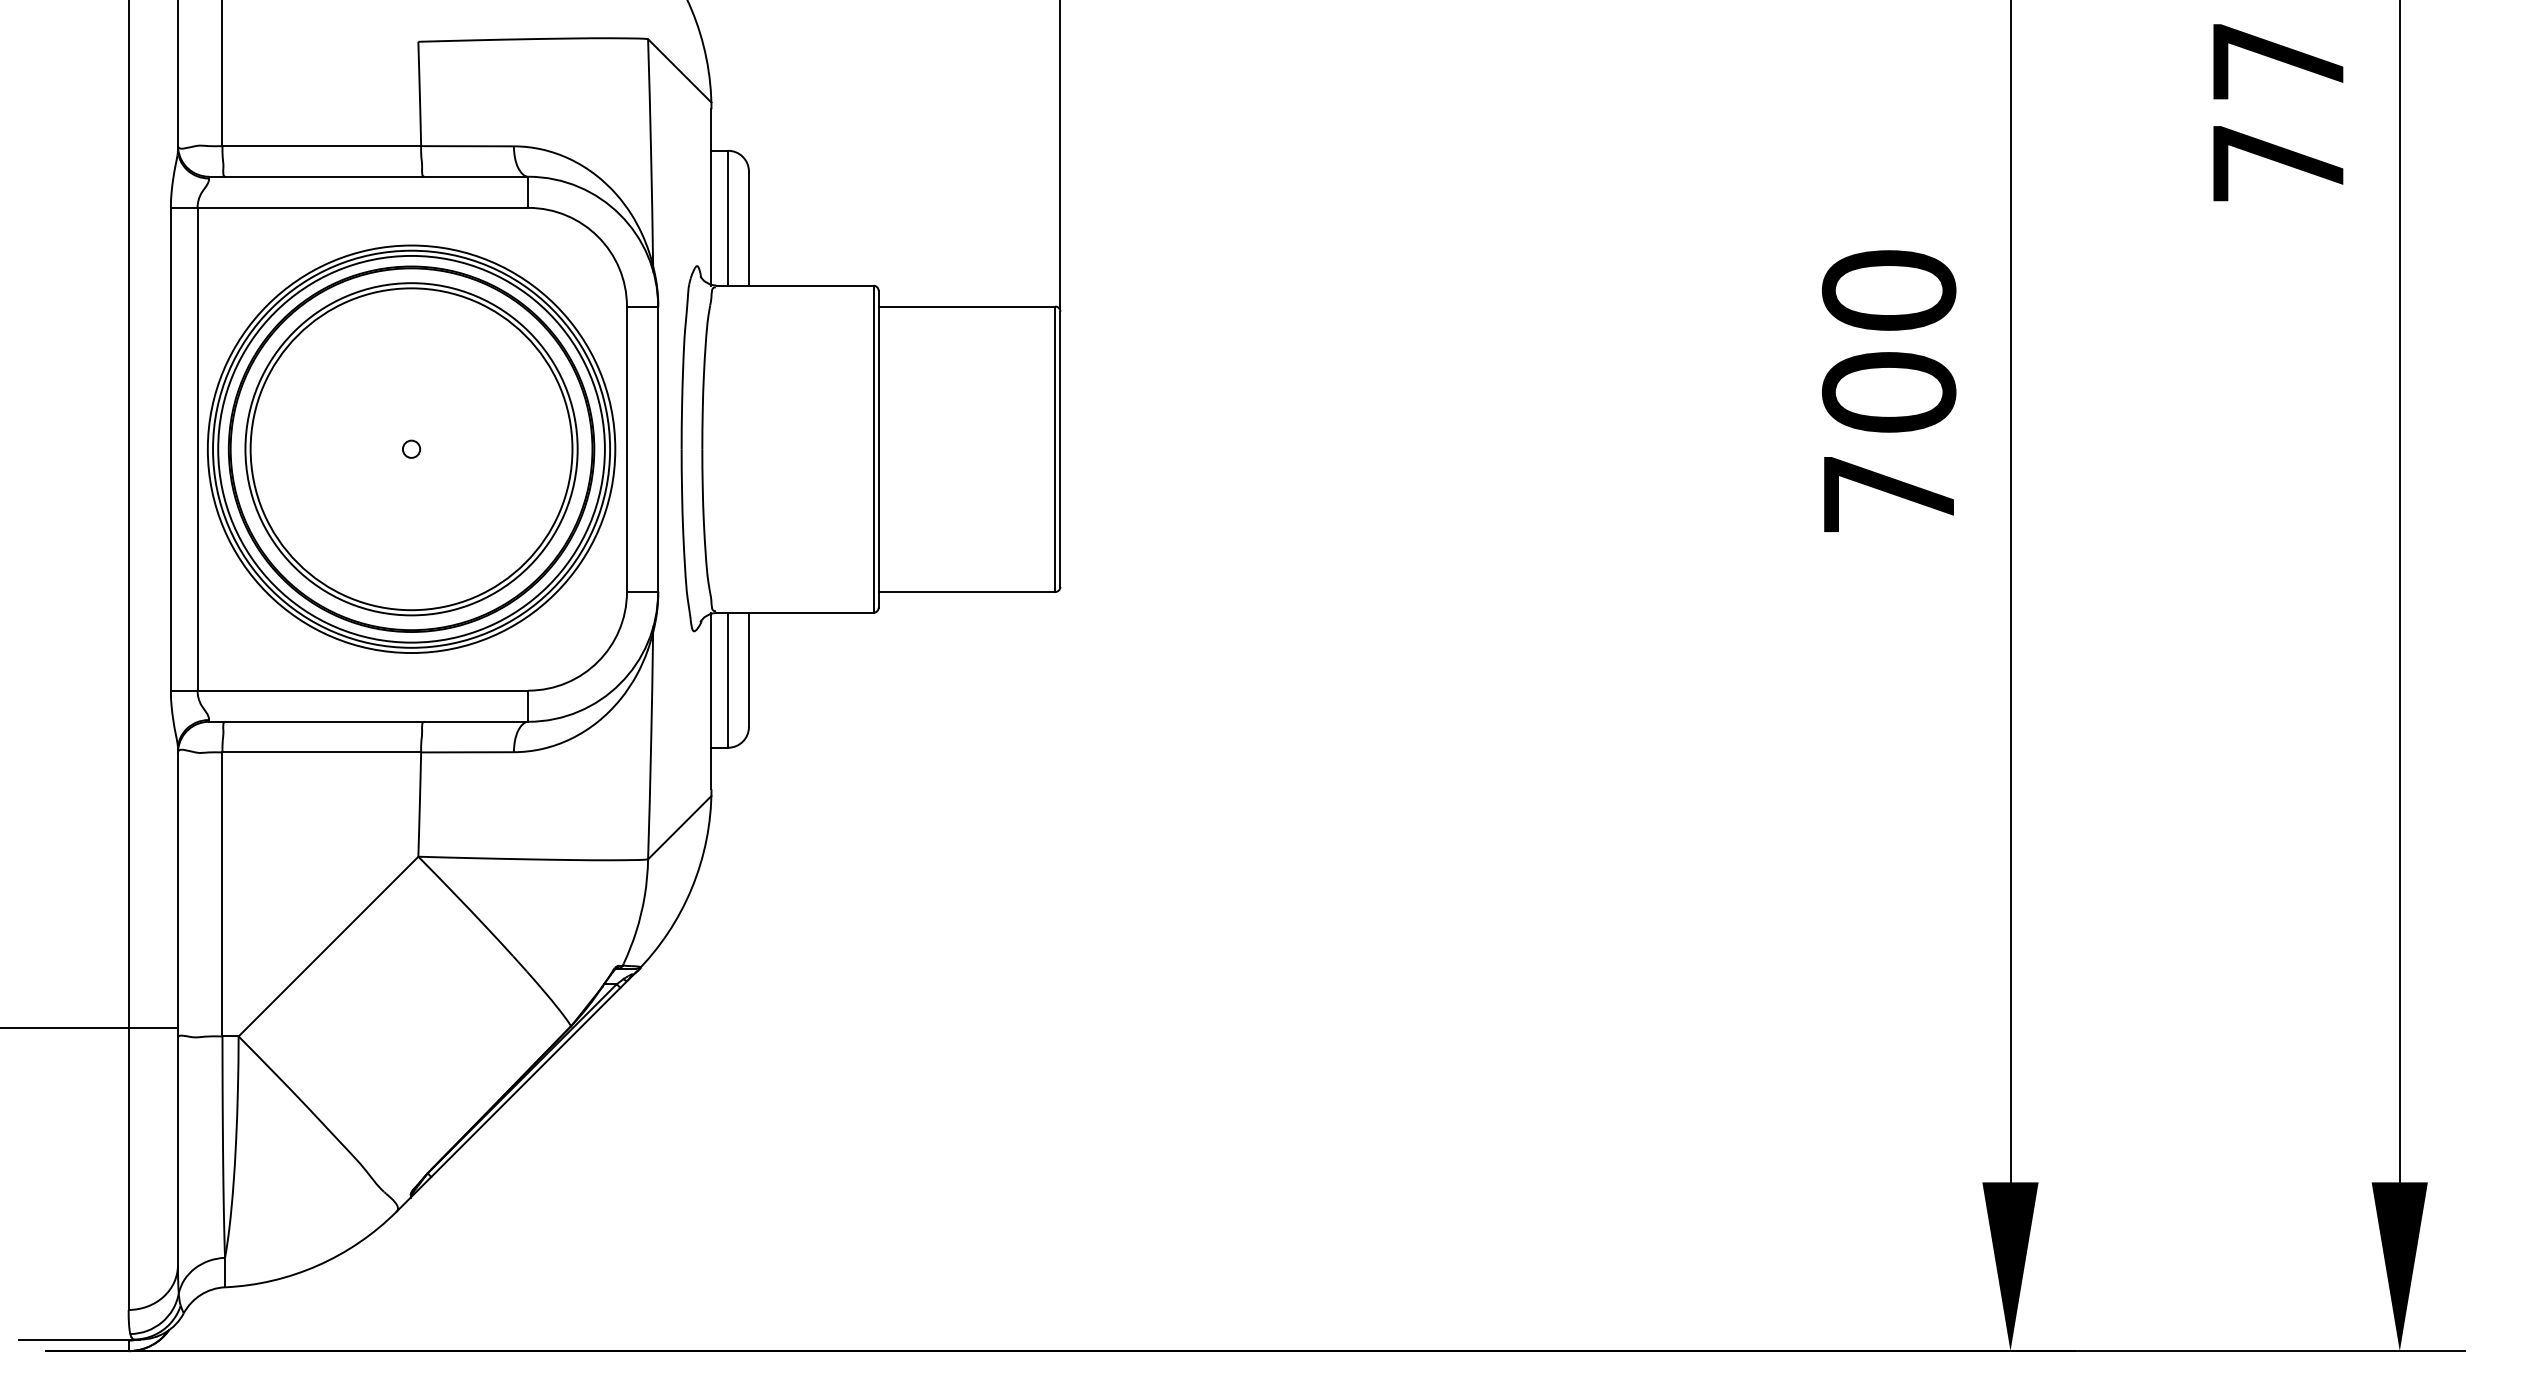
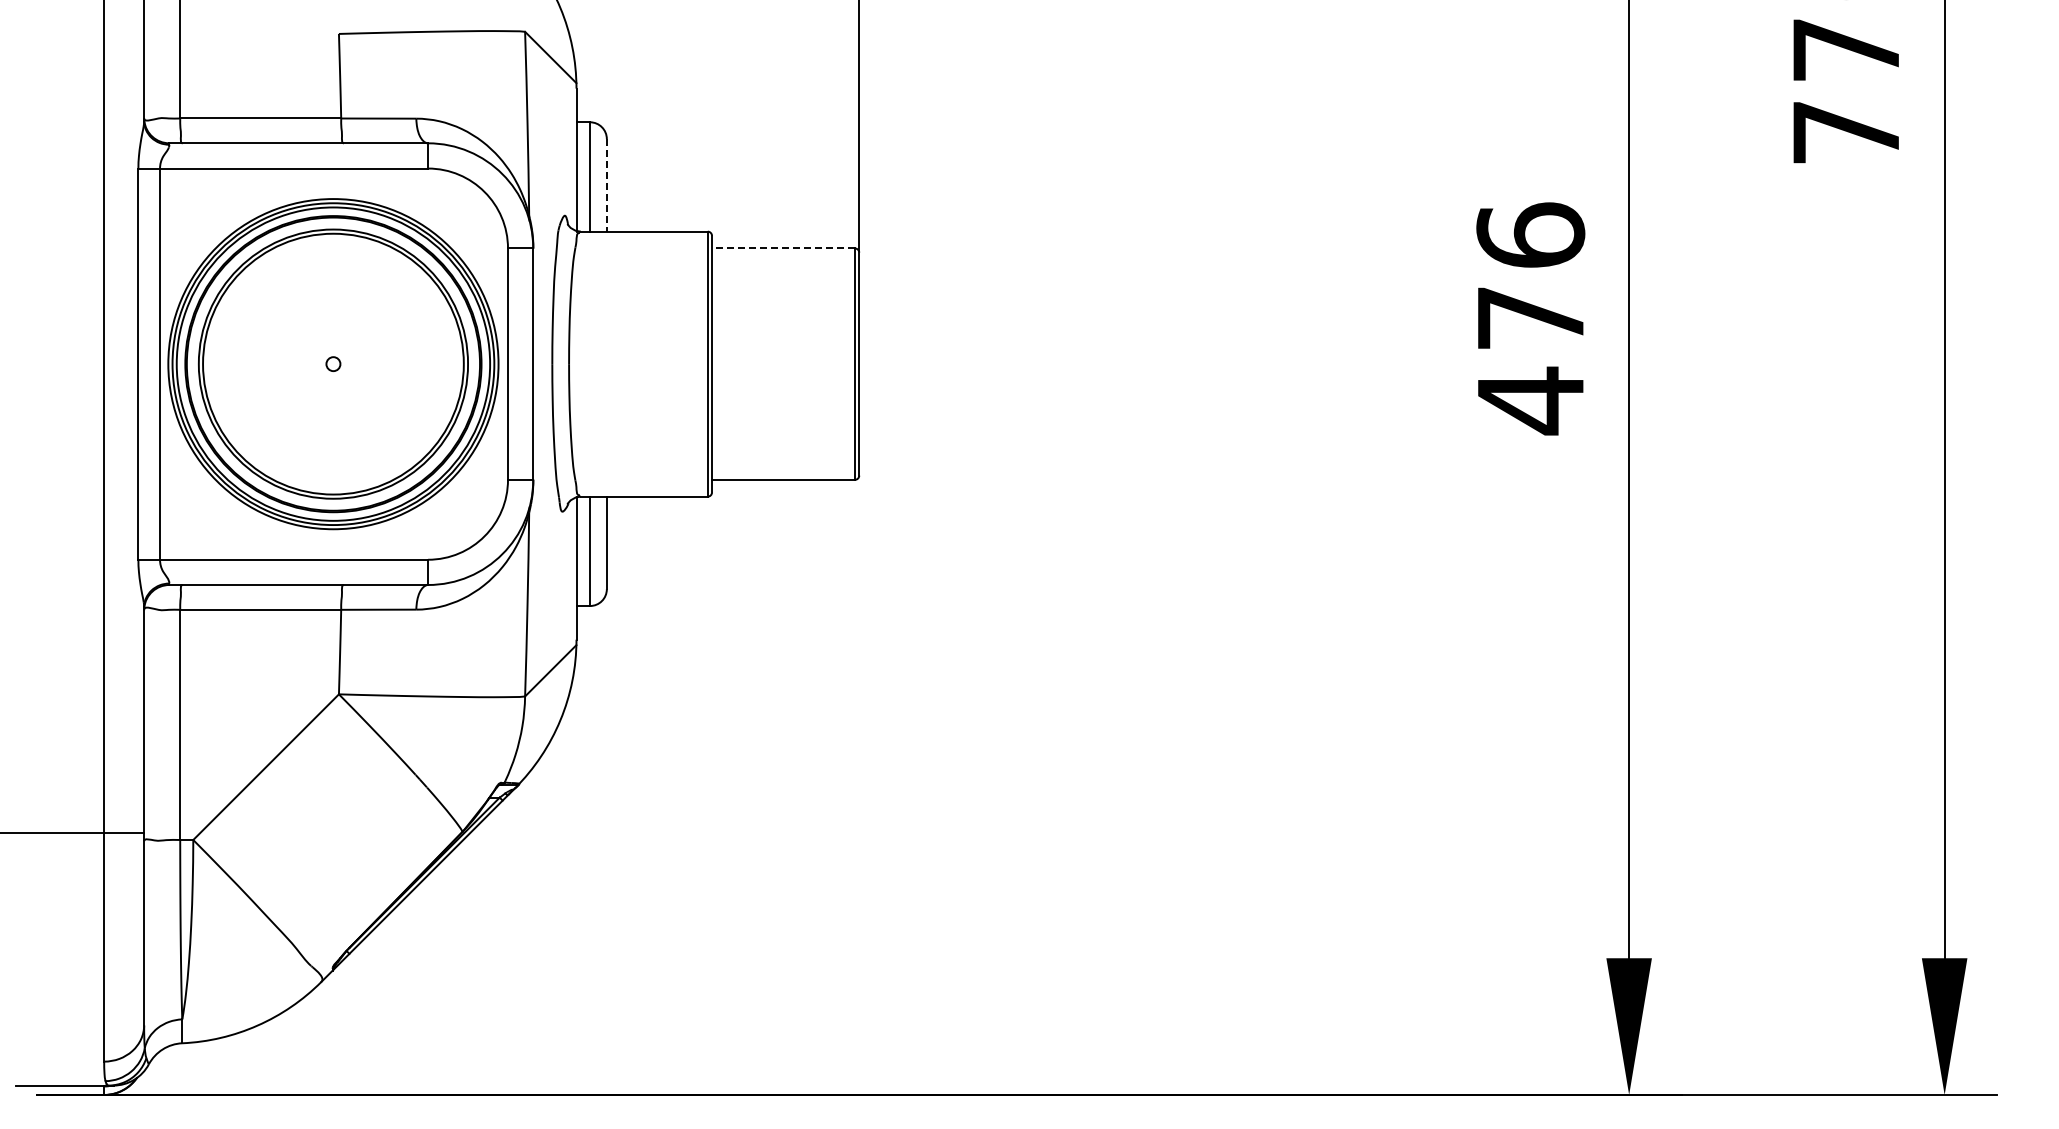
line: (748, 228) -> (606, 185), solid -> dashed
line: (966, 306) -> (783, 248), solid -> dashed
text: (1888, 392) -> (1530, 318), 700 -> 476

